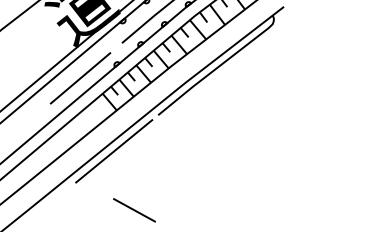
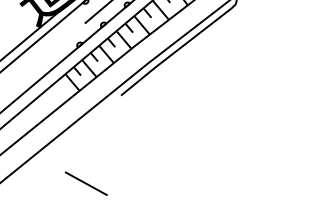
line: (80, 78) -> (43, 58), removed
line: (114, 151) -> (77, 131), removed
line: (134, 210) -> (86, 183), moved

